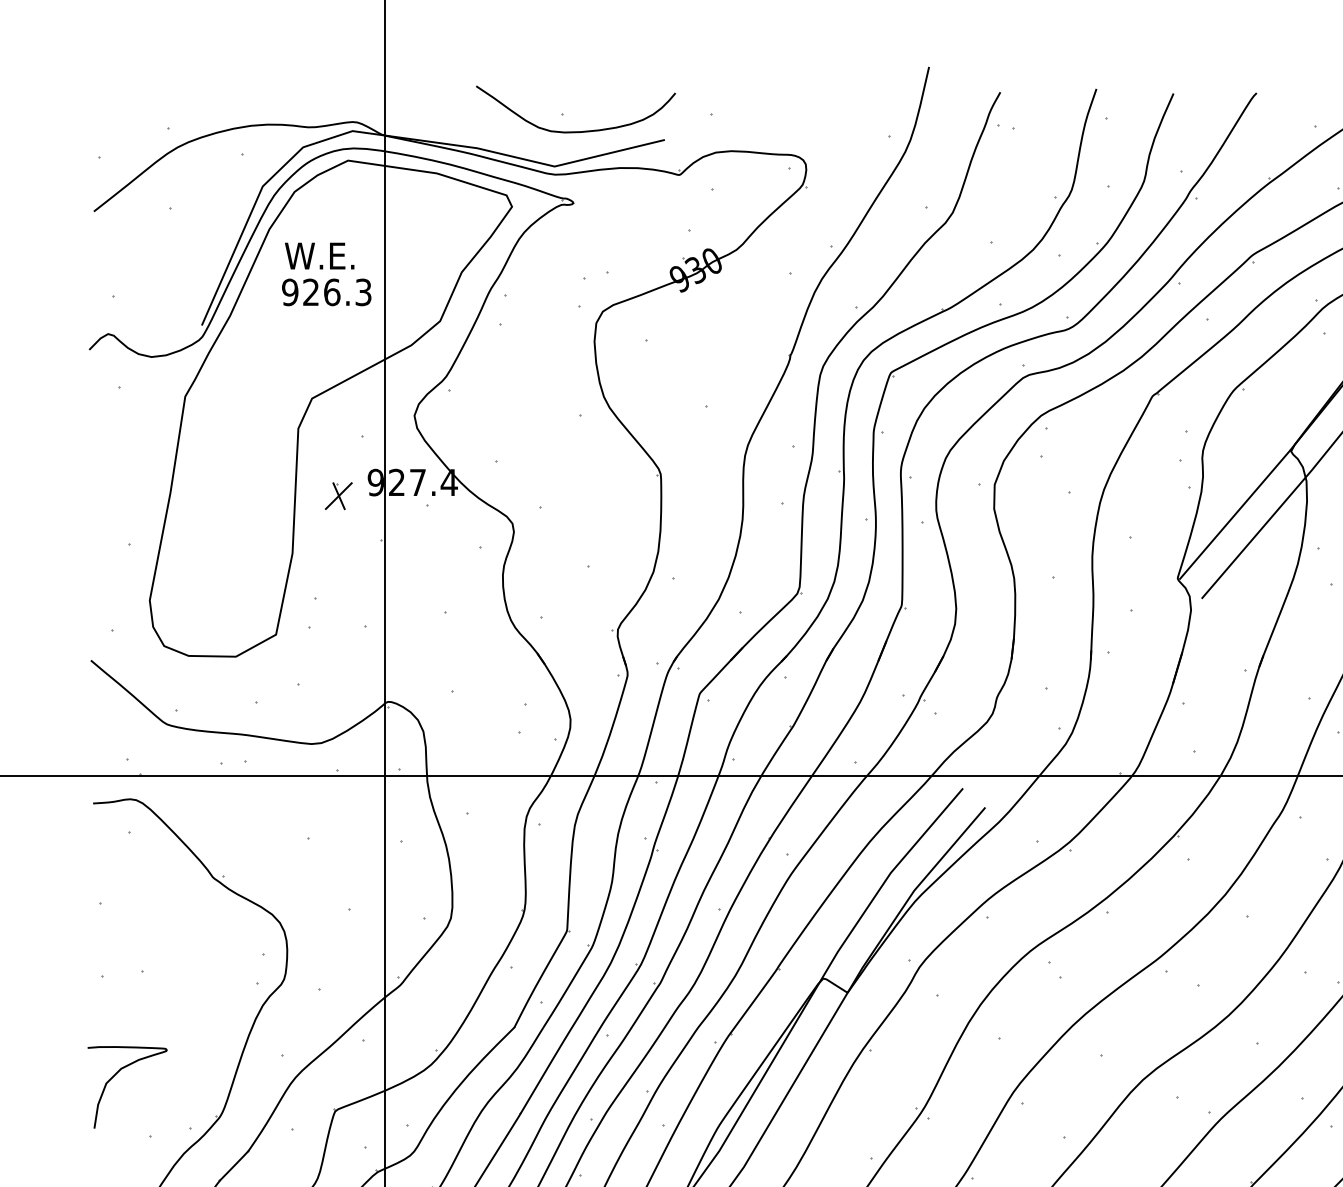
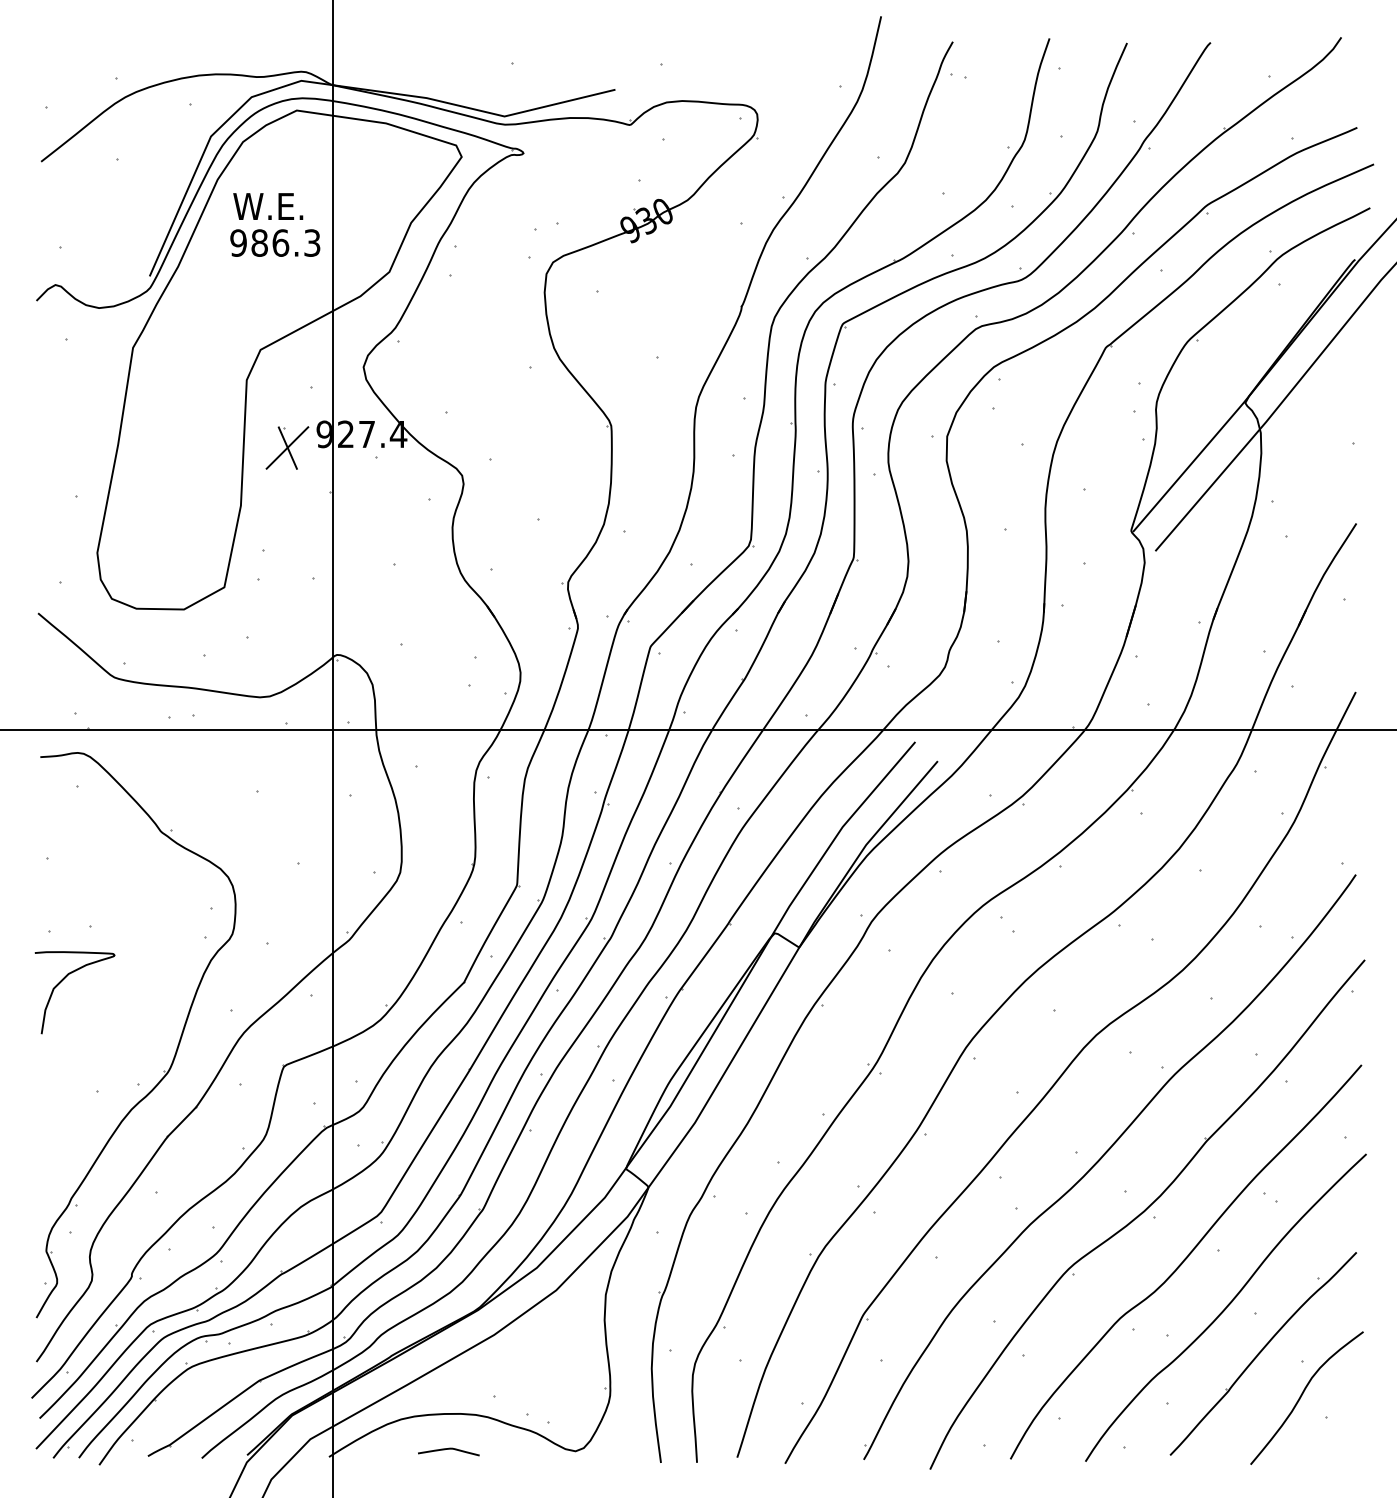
curve: (581, 130) -> (531, 80), removed
text: (311, 291) -> (259, 242), 926.3 -> 986.3
part: (338, 495) -> (287, 447), size x1.6
part: (116, 1075) -> (63, 980), moved

